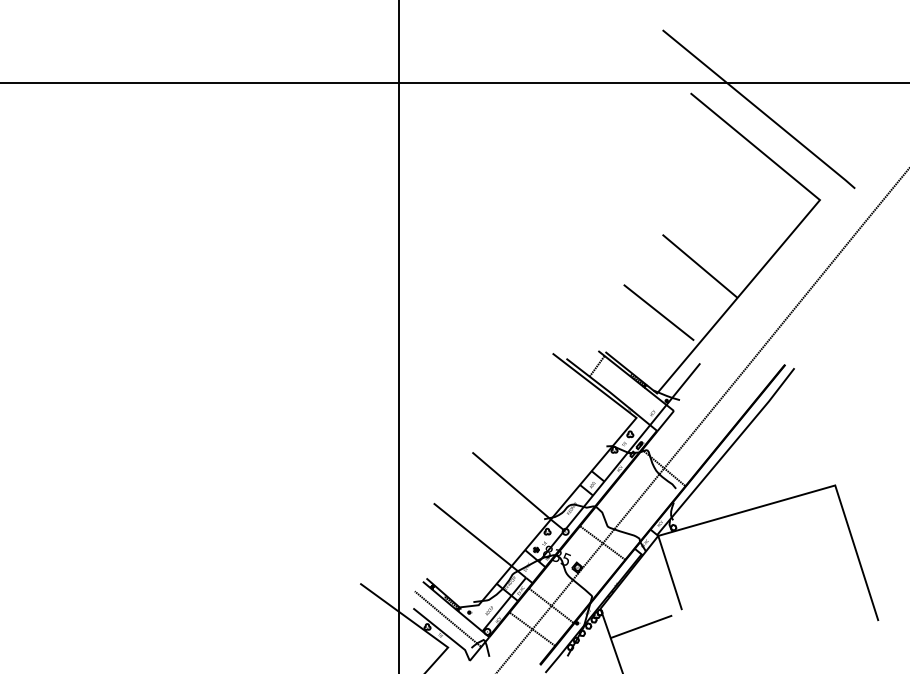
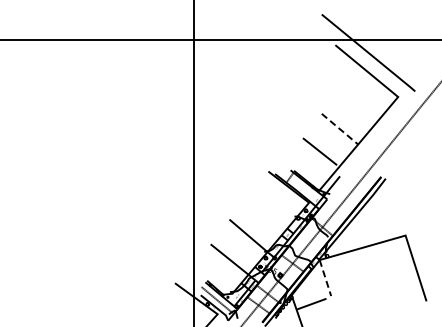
line: (699, 266) -> (339, 129), solid -> dashed
line: (670, 573) -> (325, 278), solid -> dashed

